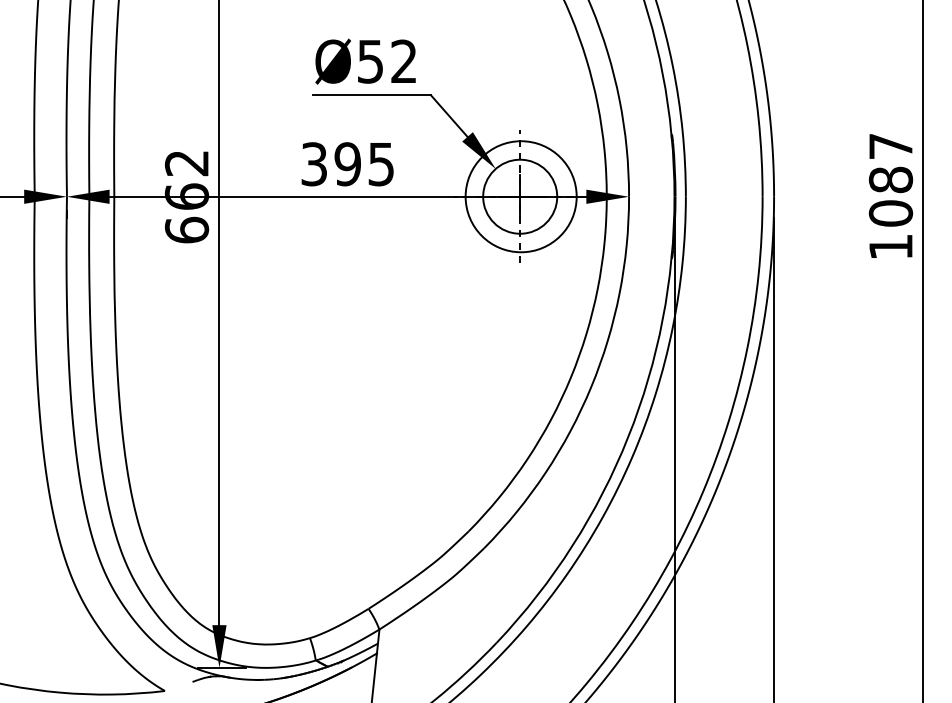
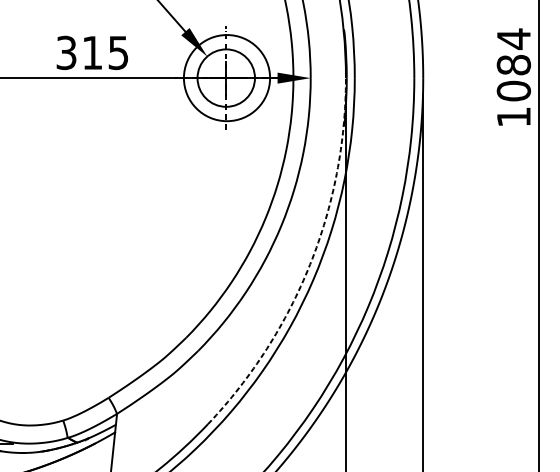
text: (890, 146) -> (513, 39), 1087 -> 1084
text: (347, 164) -> (92, 53), 395 -> 315
arc: (628, 436) -> (310, 264), solid -> dashed

